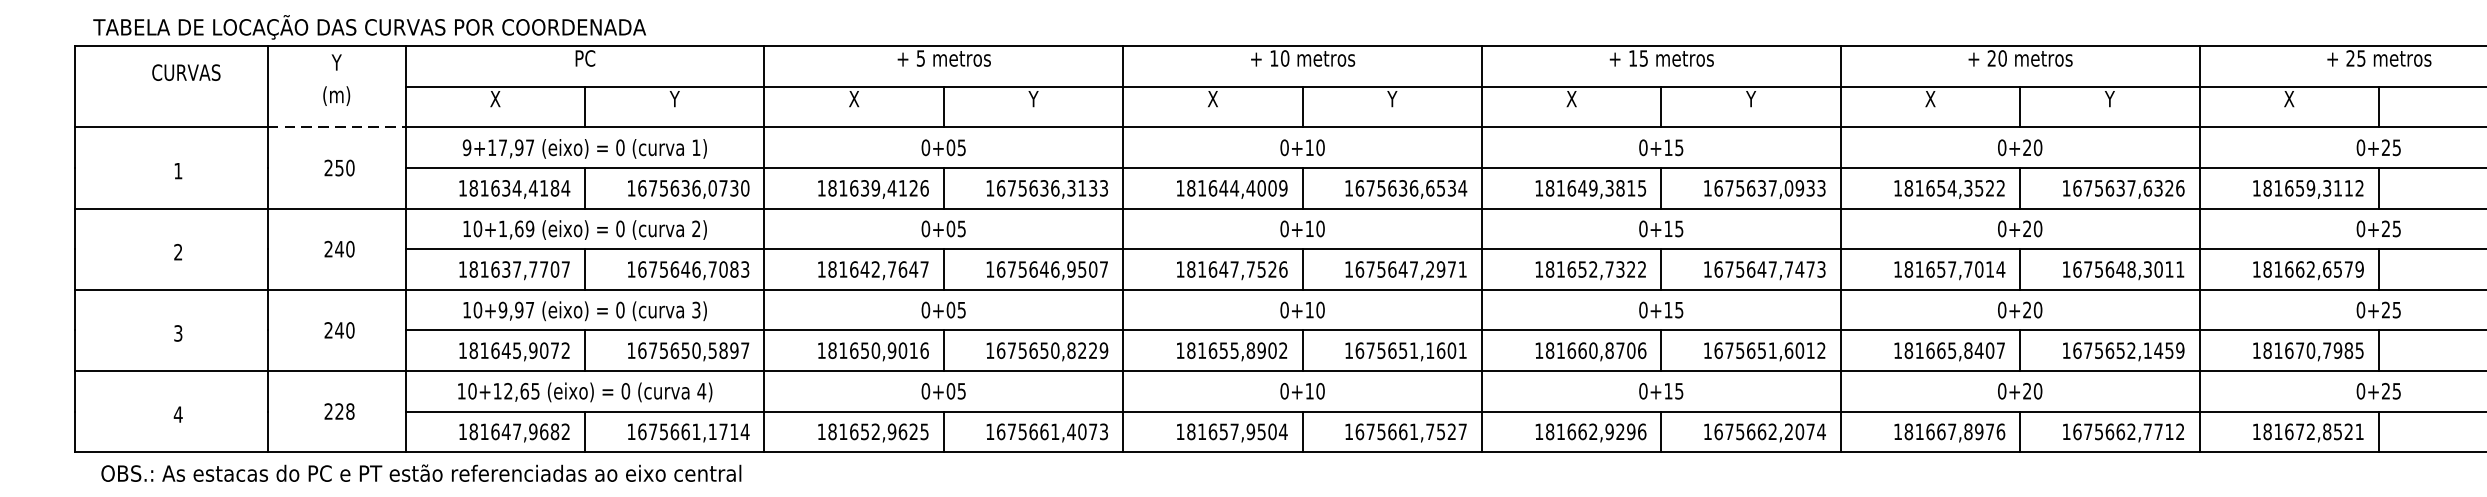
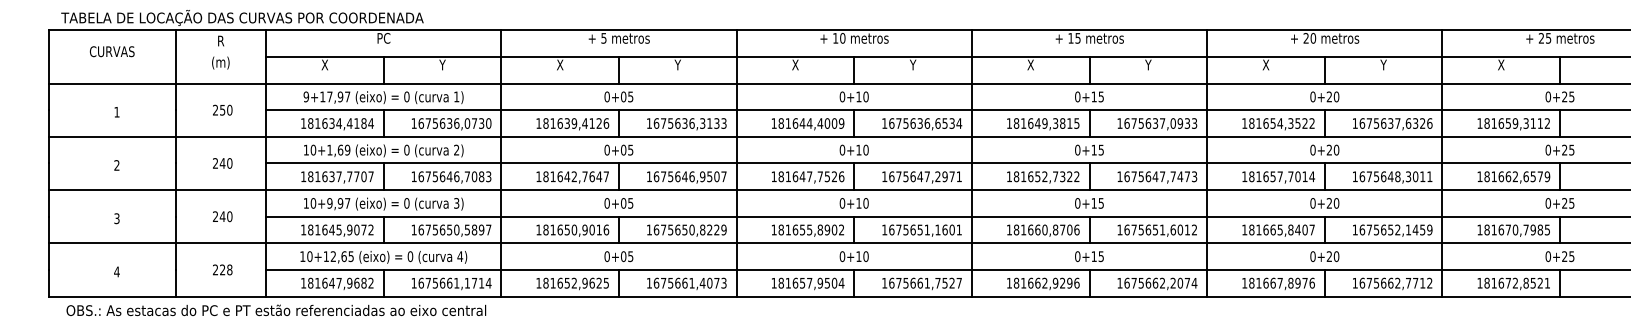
text: (336, 61) -> (220, 40), Y -> R
text: (185, 72) -> (111, 51), moved
line: (337, 127) -> (221, 83), dashed -> solid

